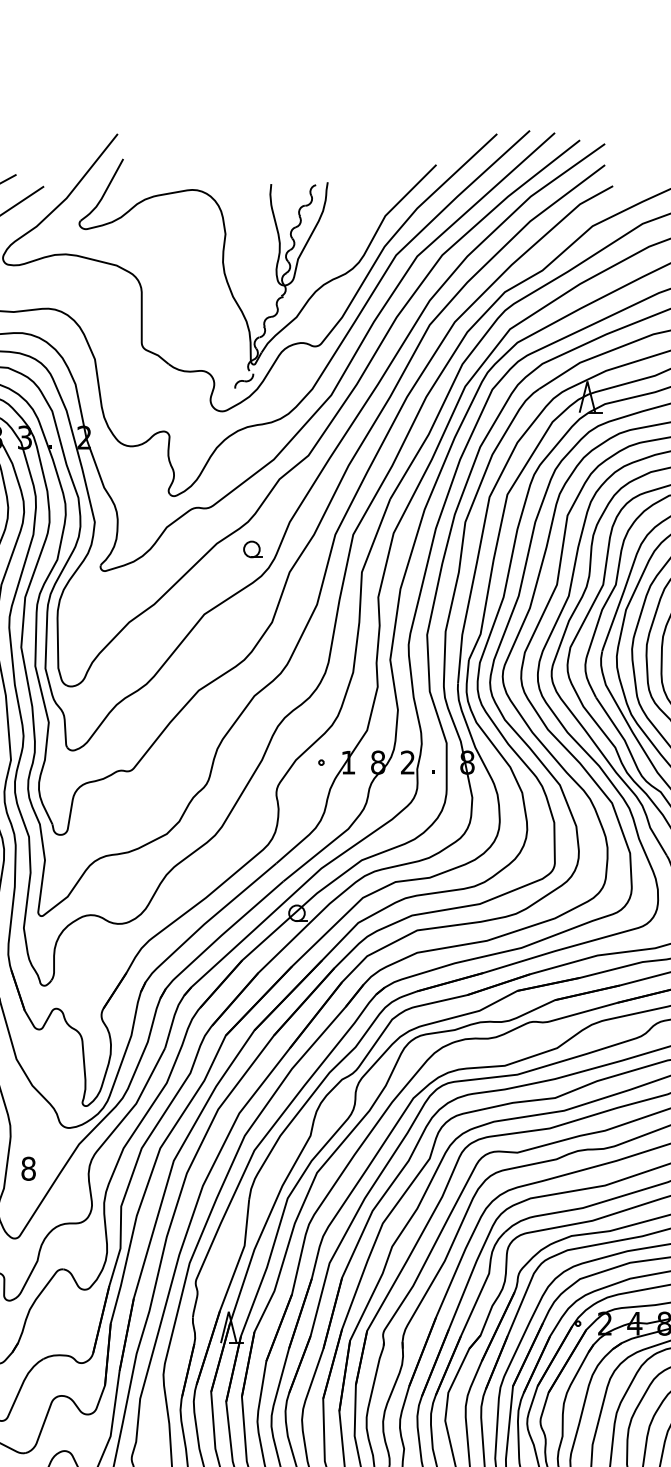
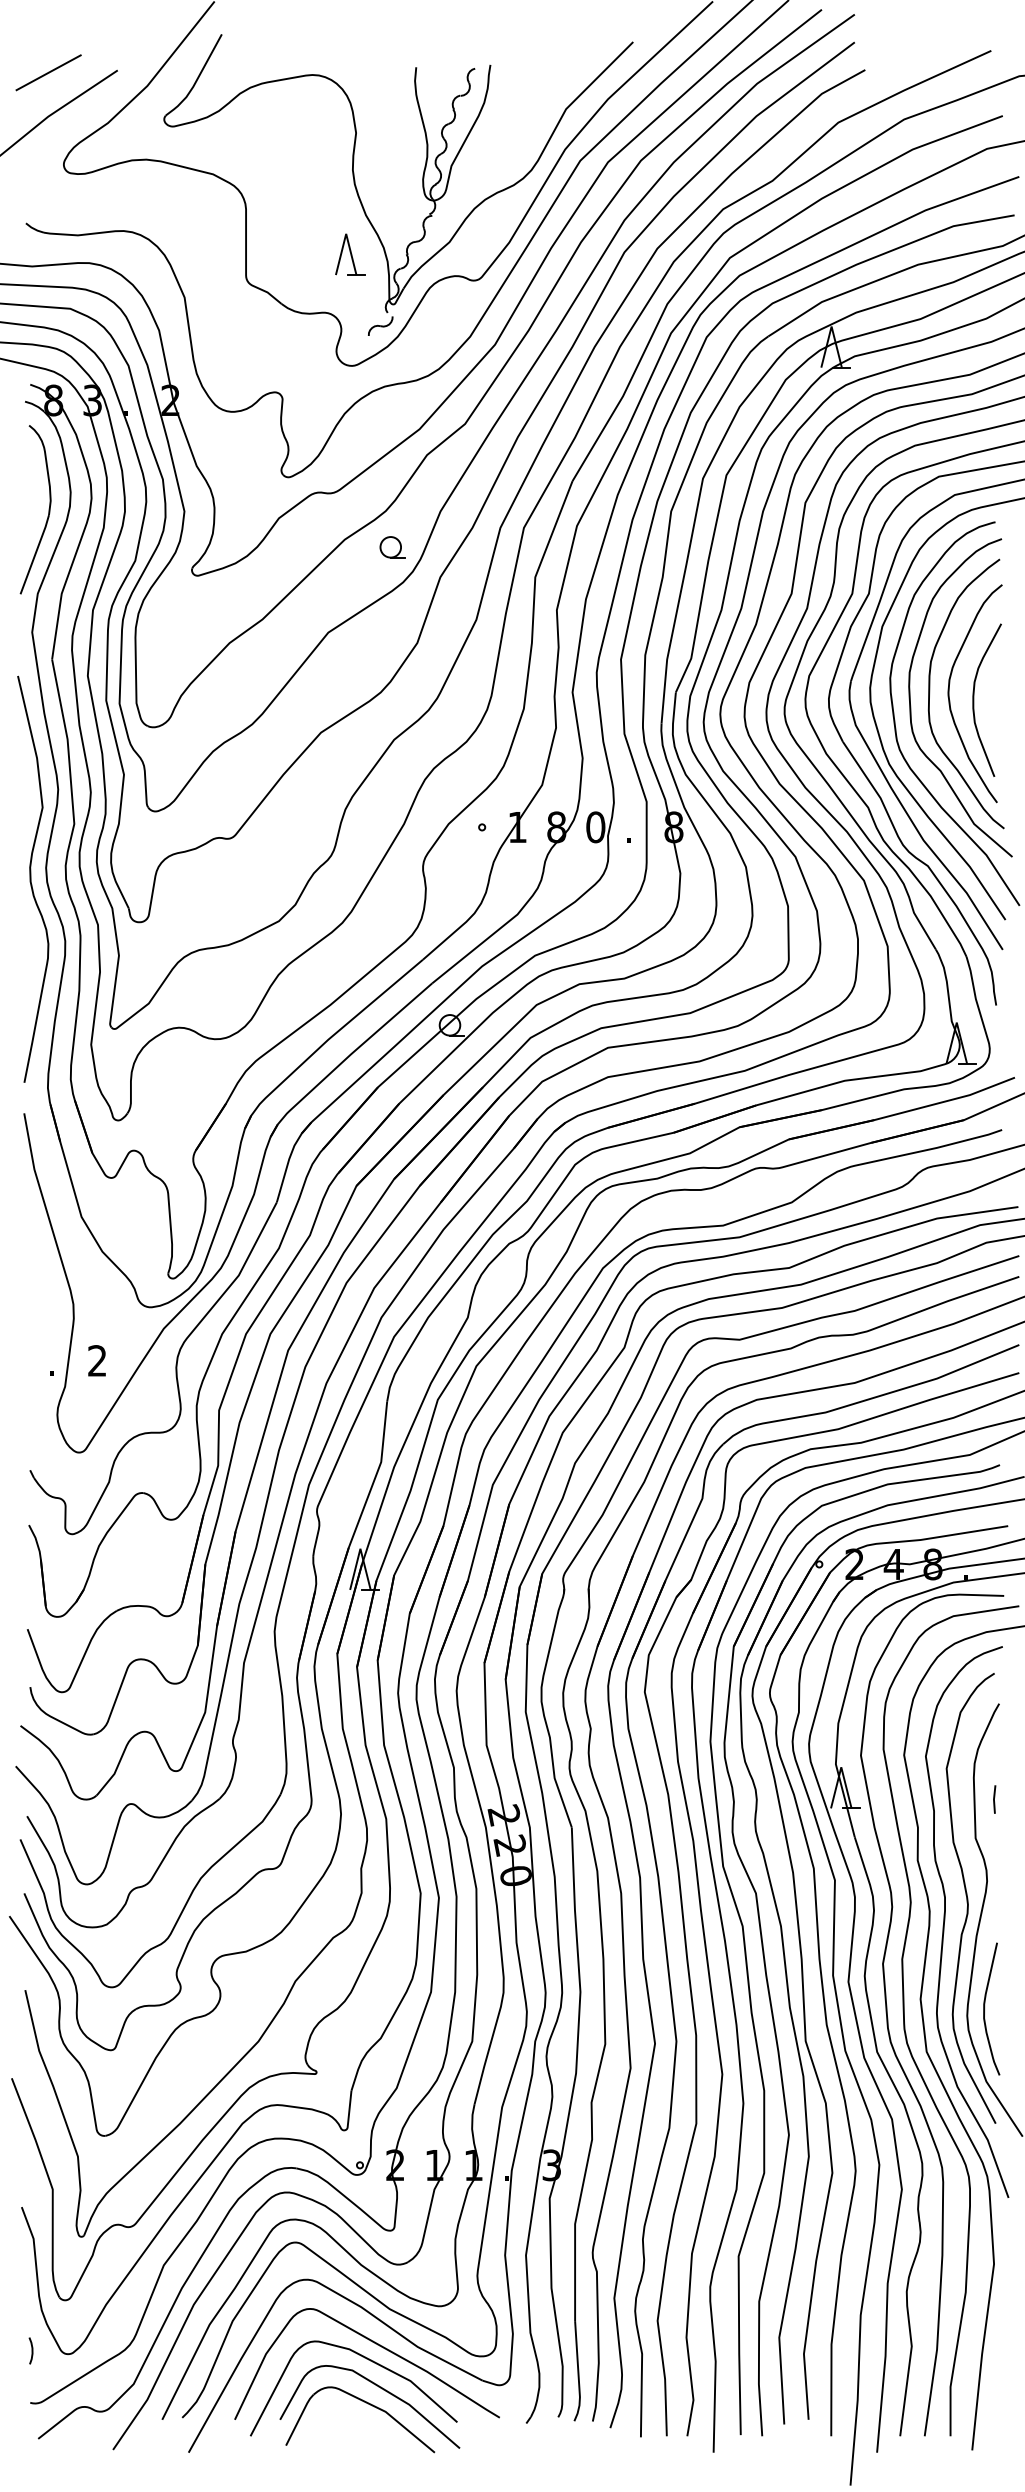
part: (221, 326) -> (350, 254), added
text: (407, 762) -> (595, 827), 2 -> 0
text: (28, 1168) -> (97, 1360), 8 -> 2

